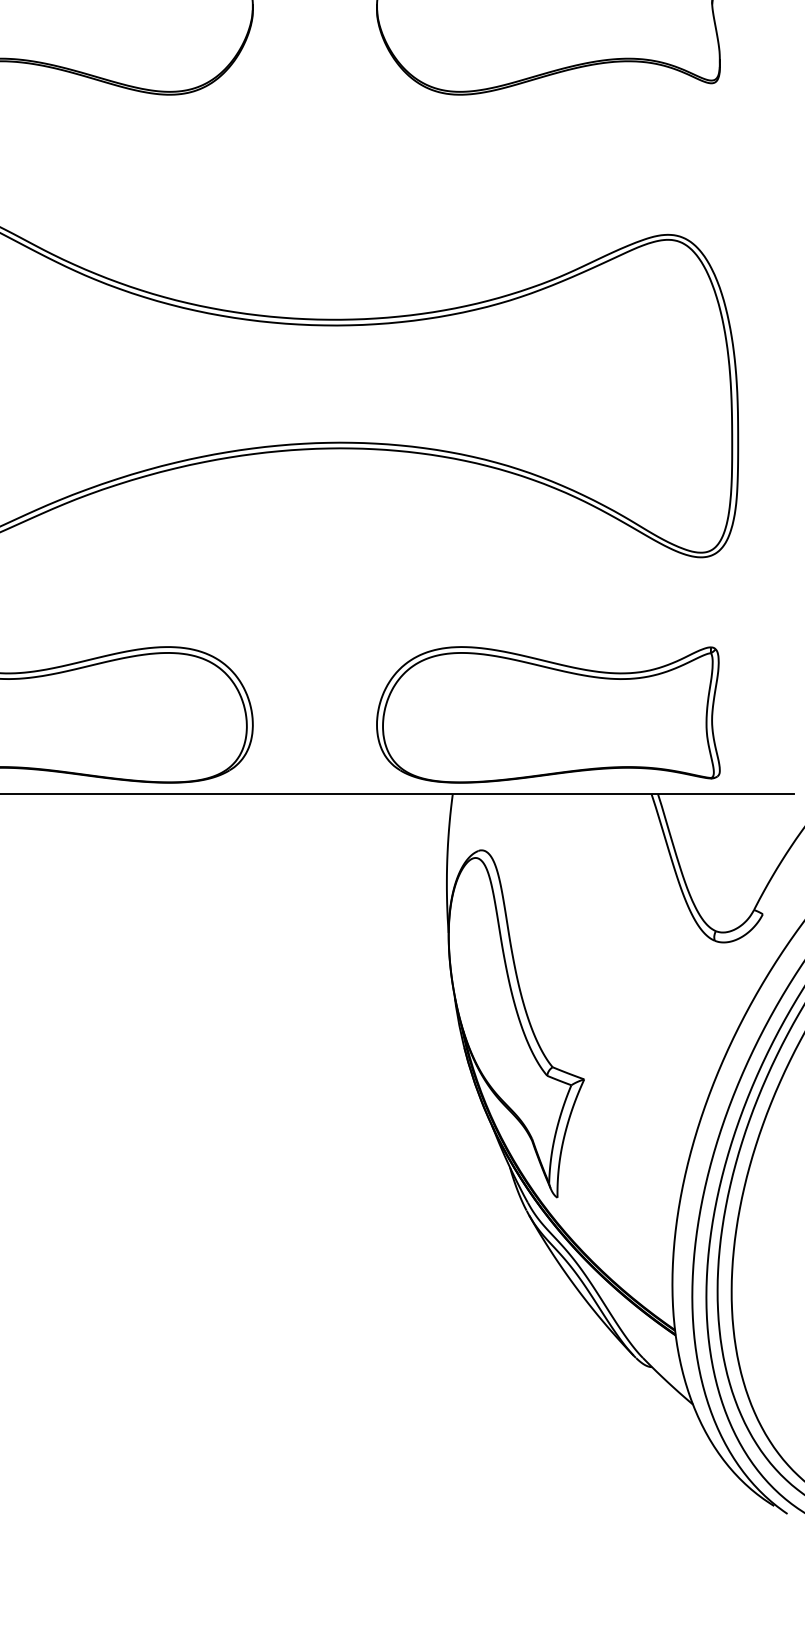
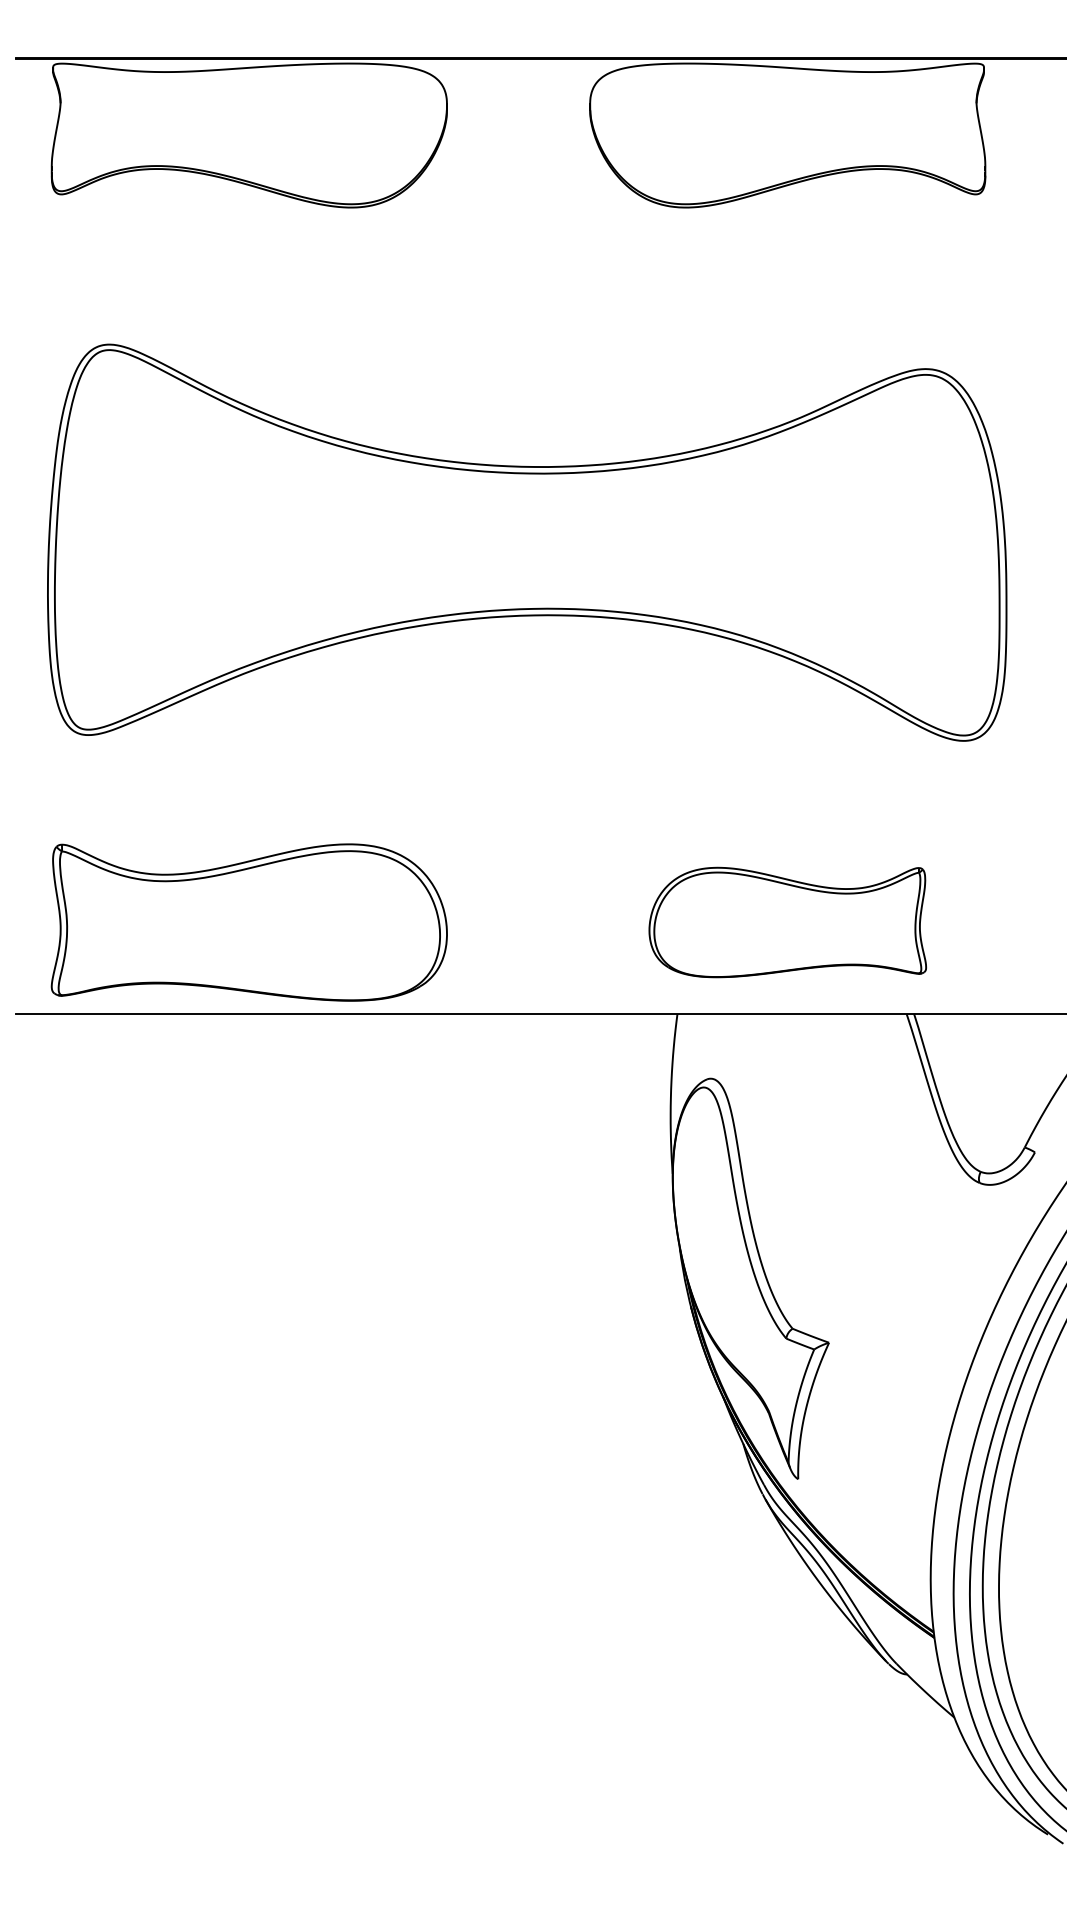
part: (548, 714) -> (787, 922), size x0.7

